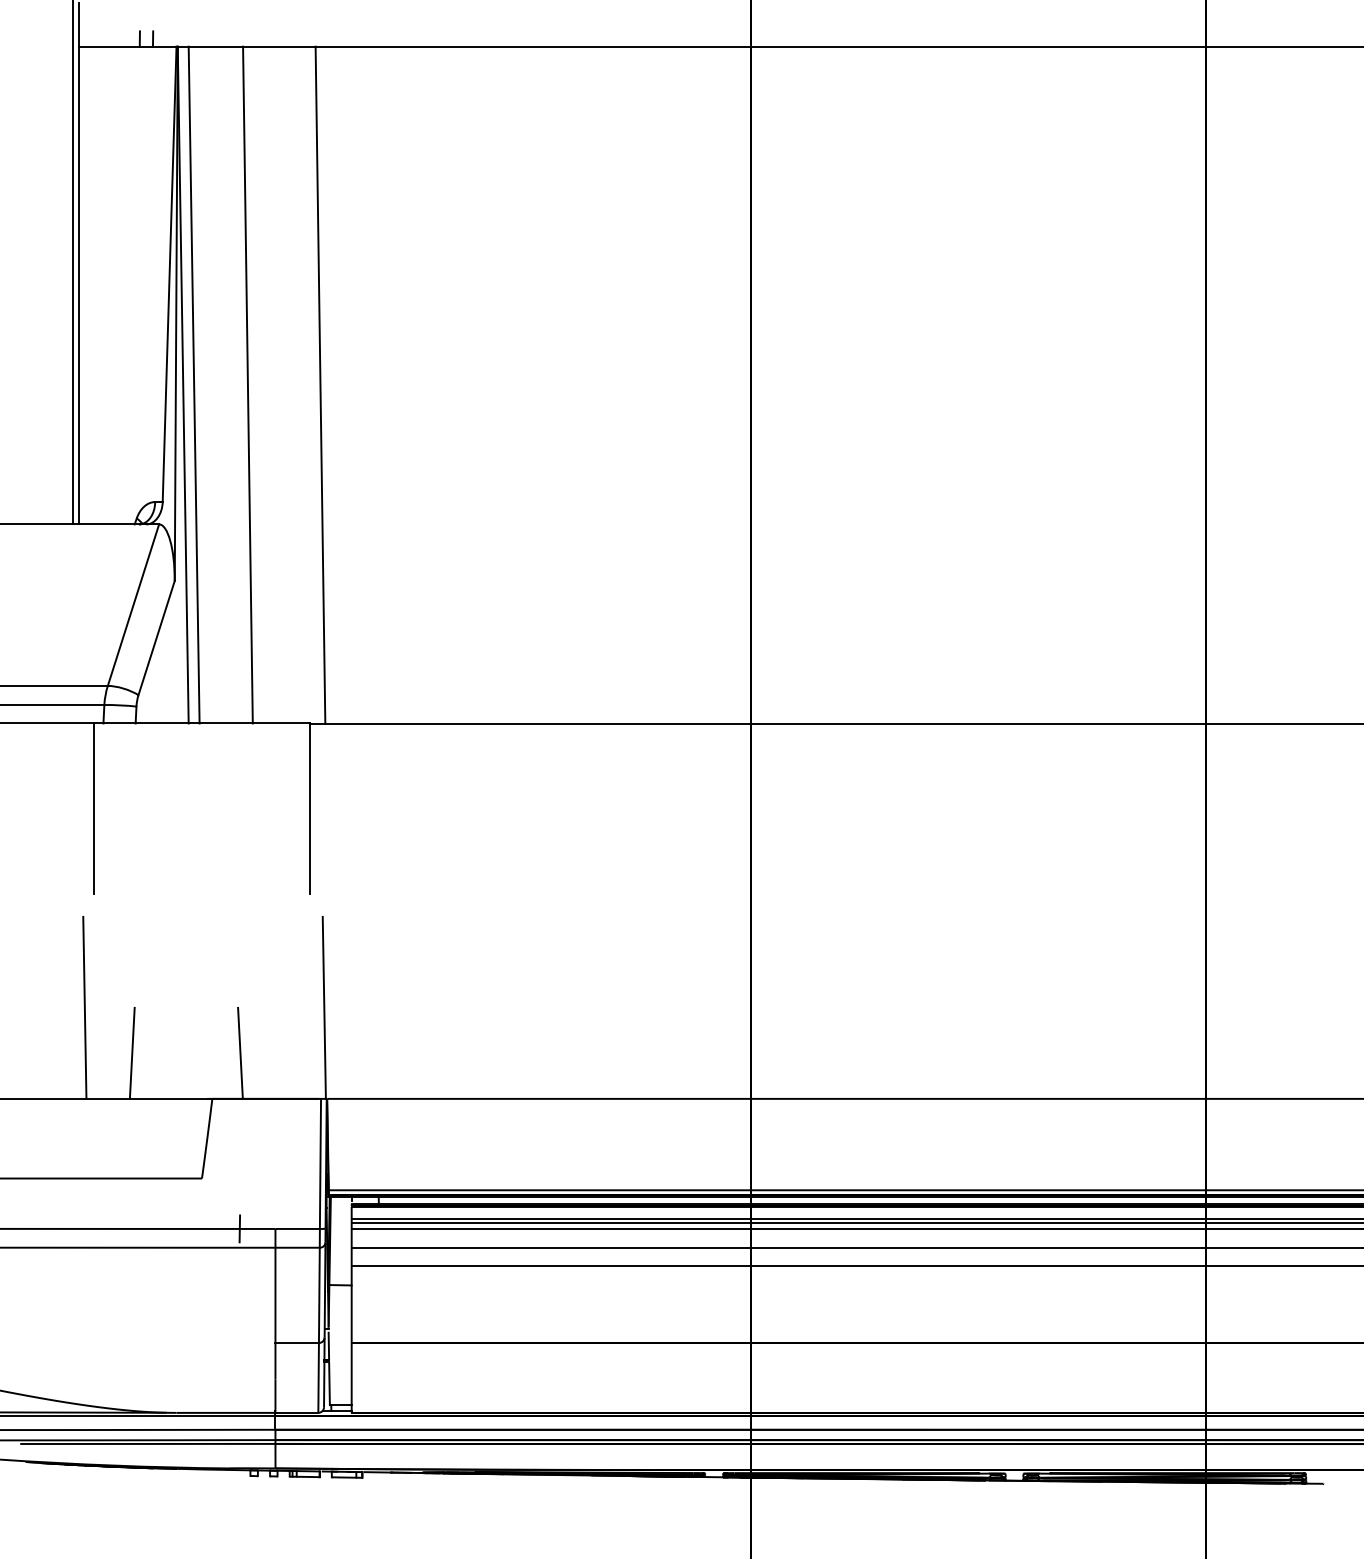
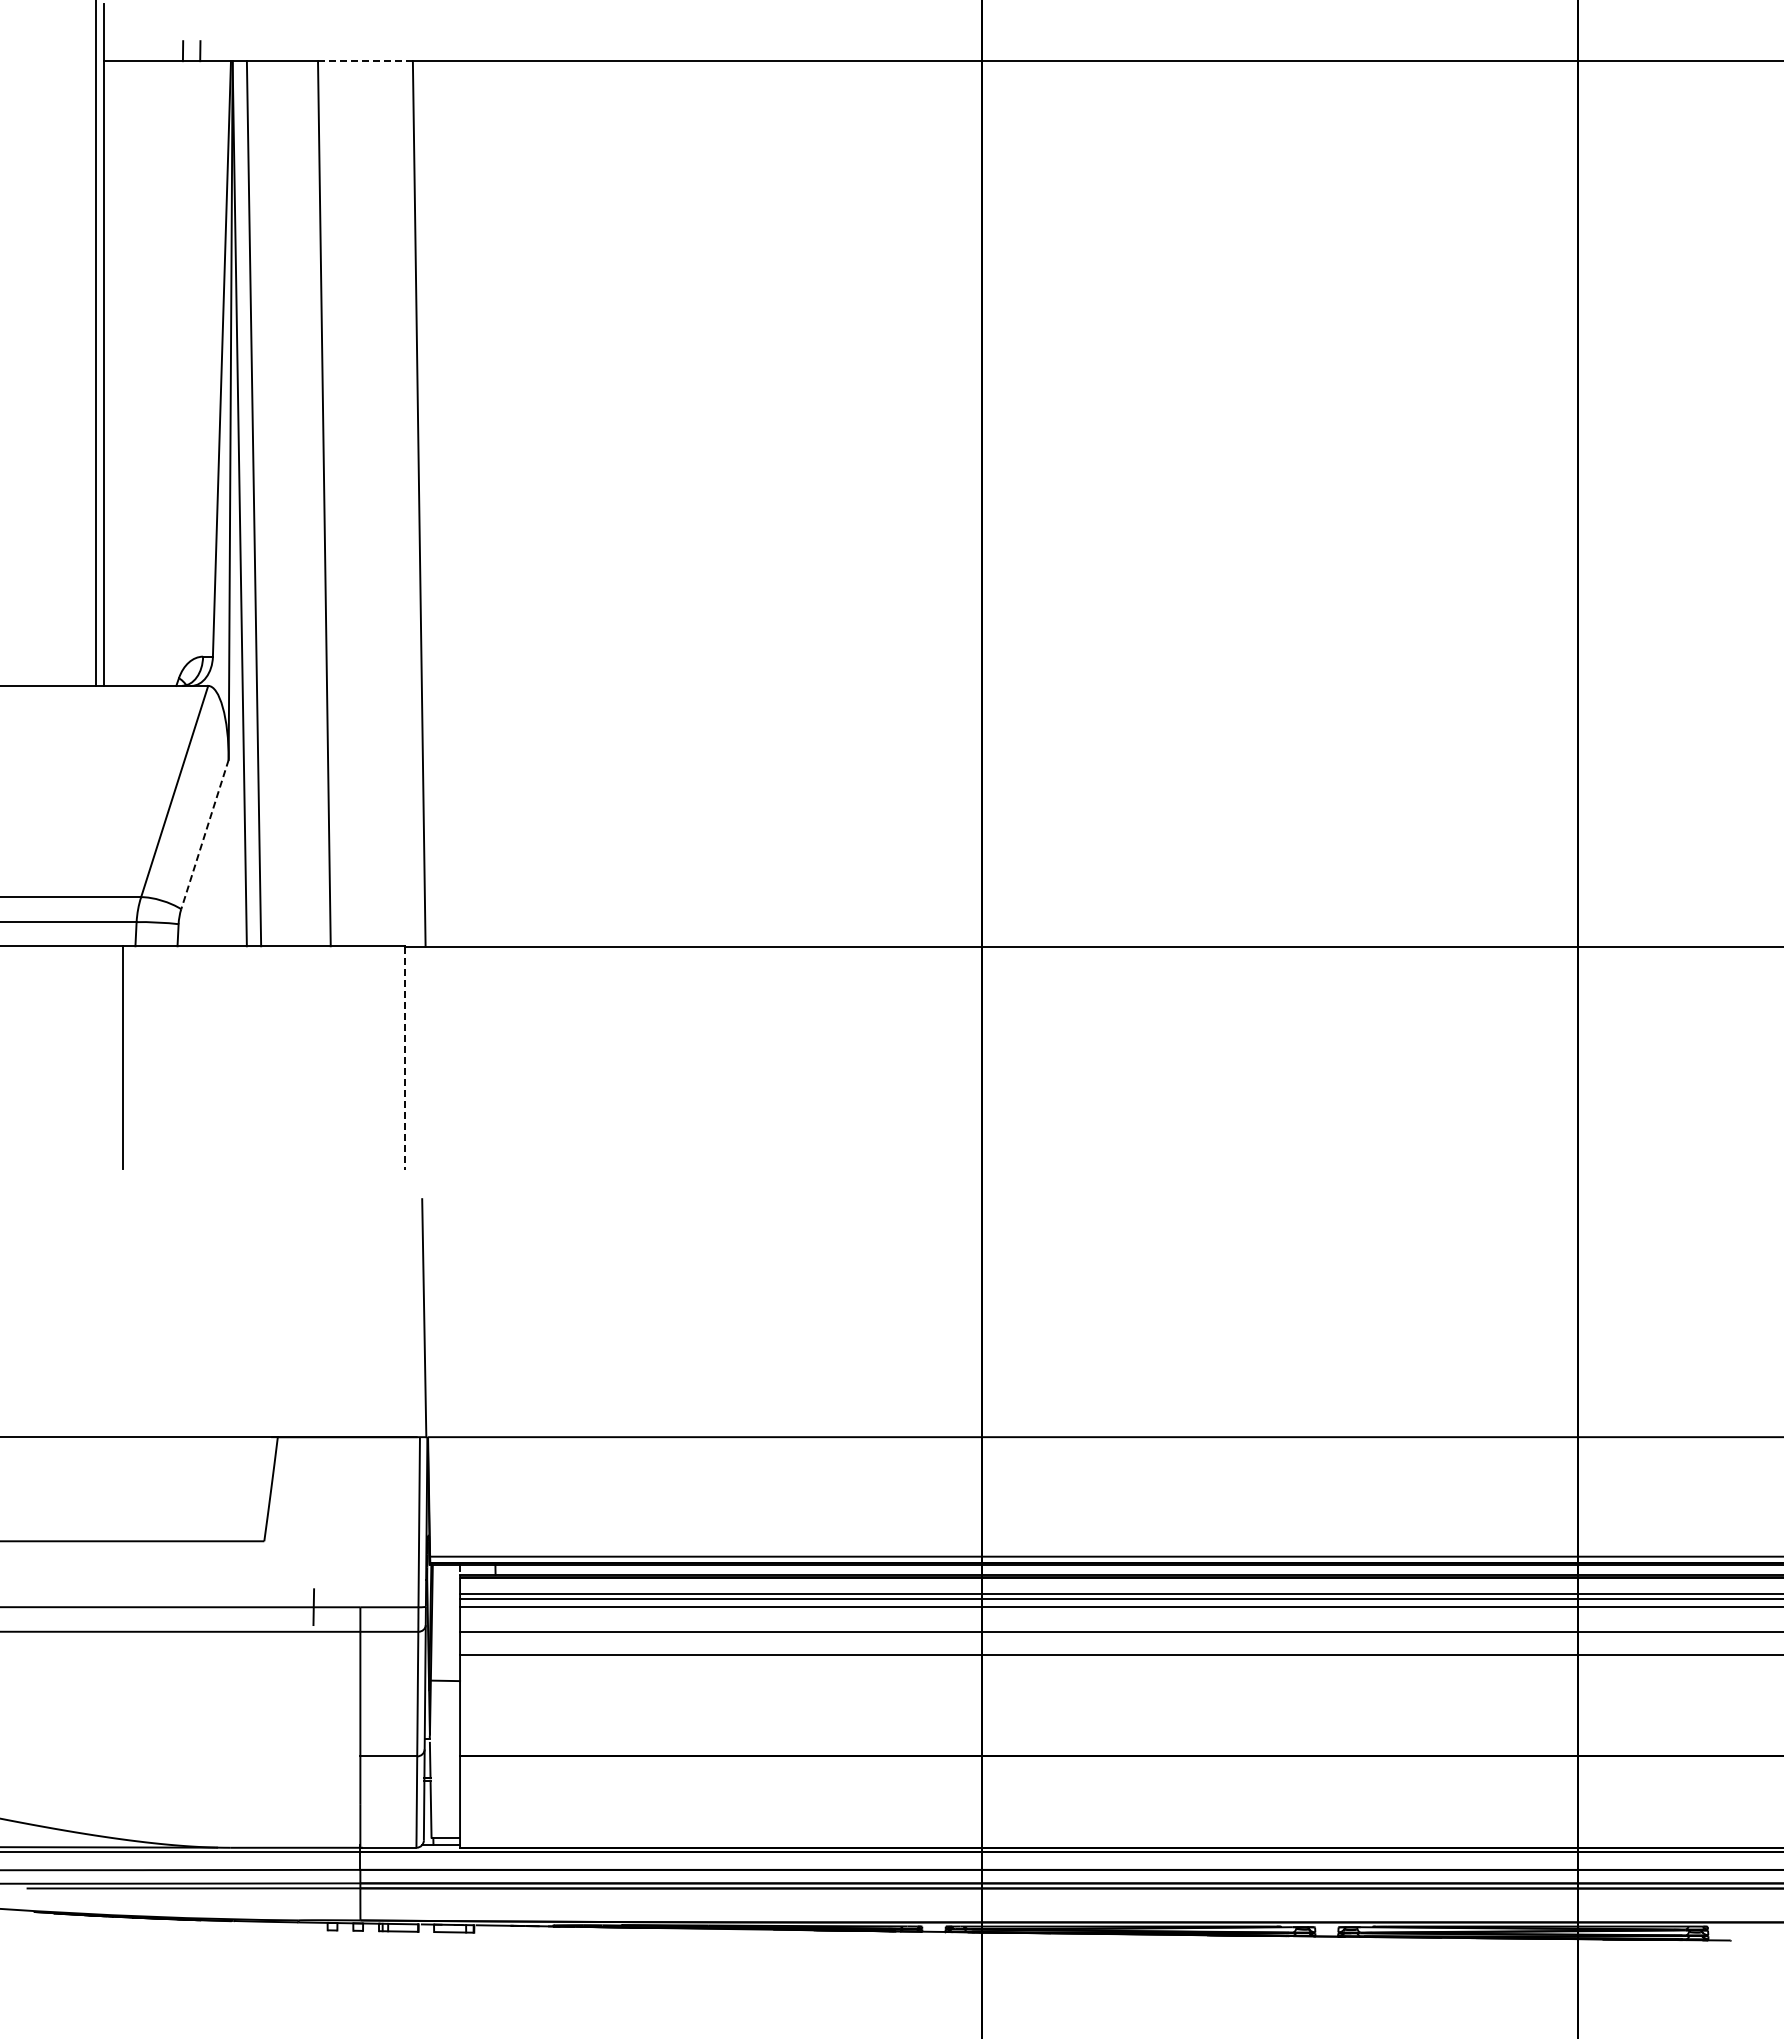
line: (278, 46) -> (364, 61), solid -> dashed
line: (156, 638) -> (204, 835), solid -> dashed
line: (309, 809) -> (405, 1058), solid -> dashed
line: (85, 1008) -> (111, 1318), removed
line: (132, 1053) -> (173, 1377), removed
line: (240, 1053) -> (314, 1377), removed

